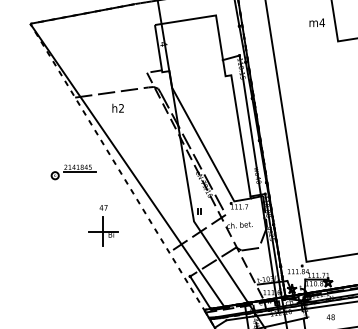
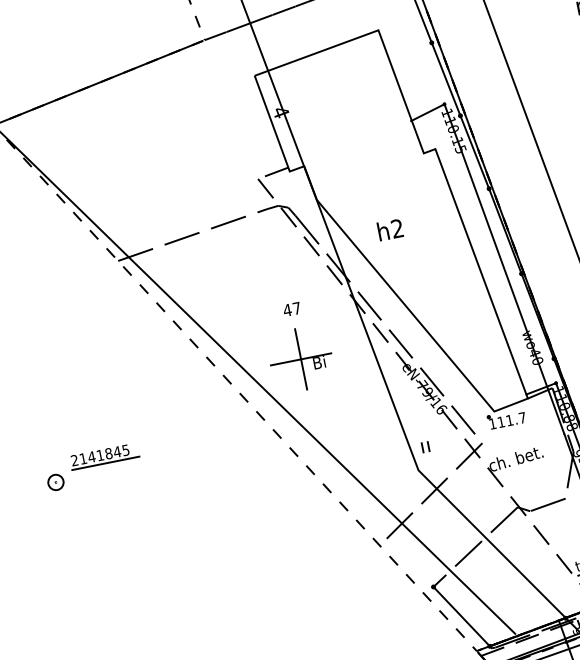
text: (117, 107) -> (388, 228), moved
part: (73, 172) -> (92, 468), moved
part: (103, 225) -> (299, 346), moved

